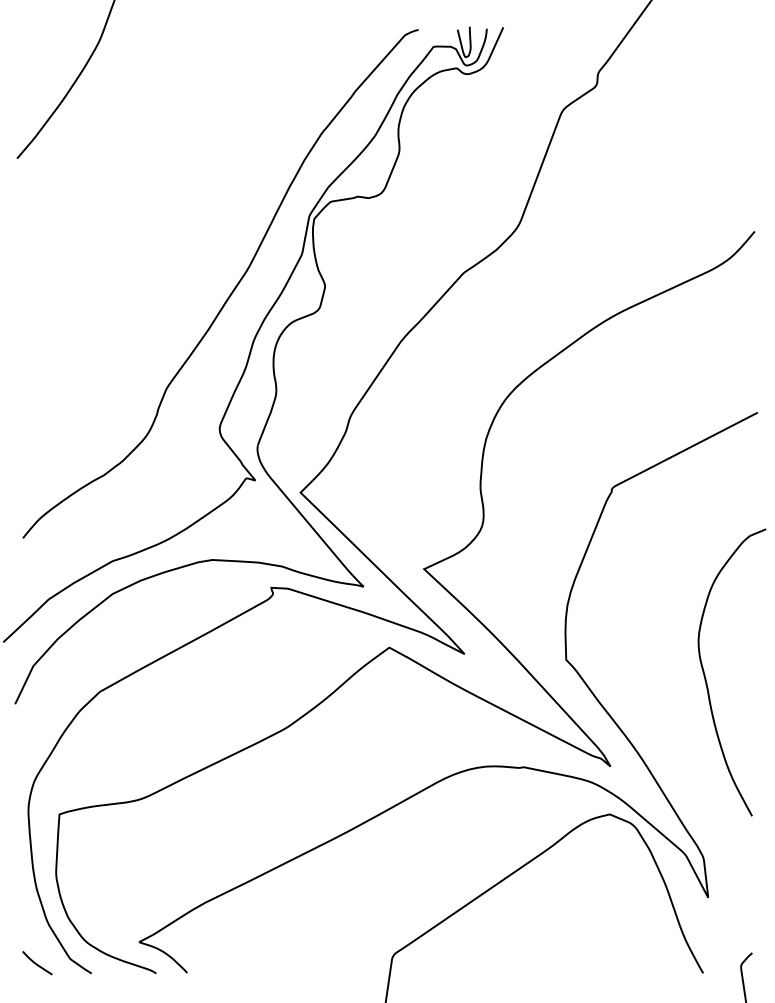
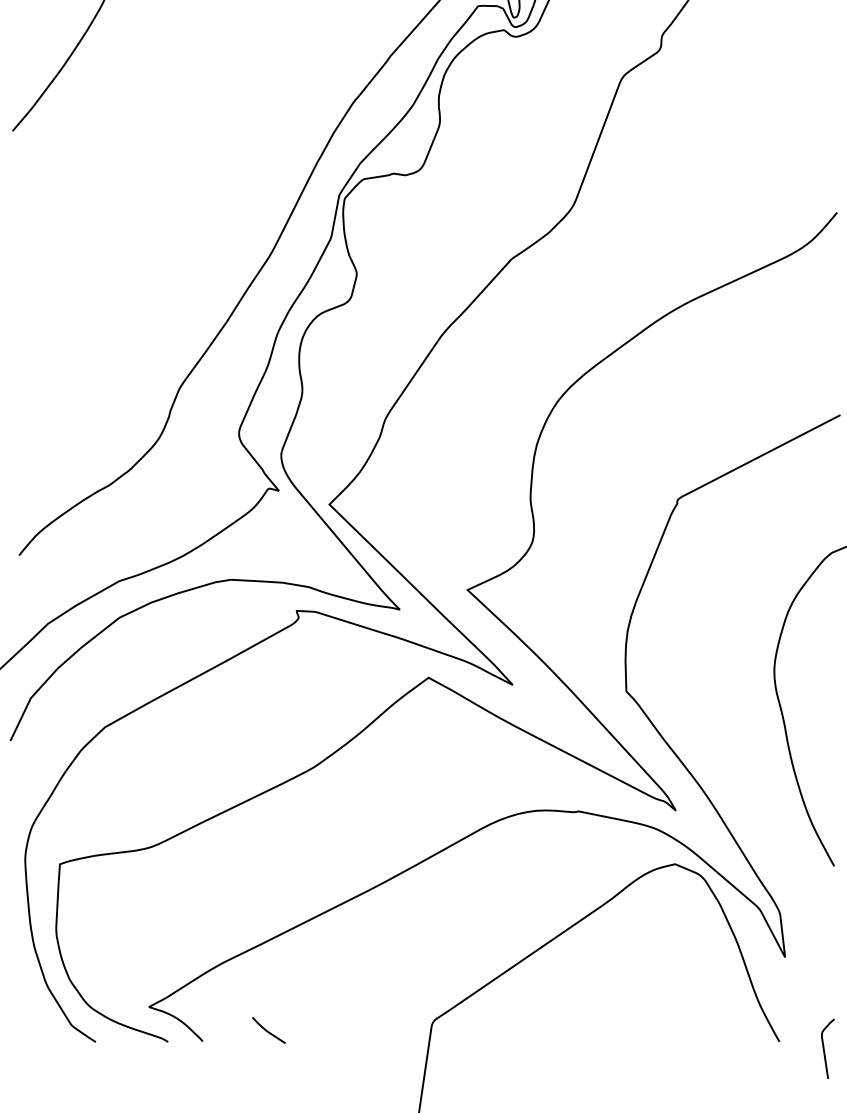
curve: (37, 963) -> (268, 1030), moved

